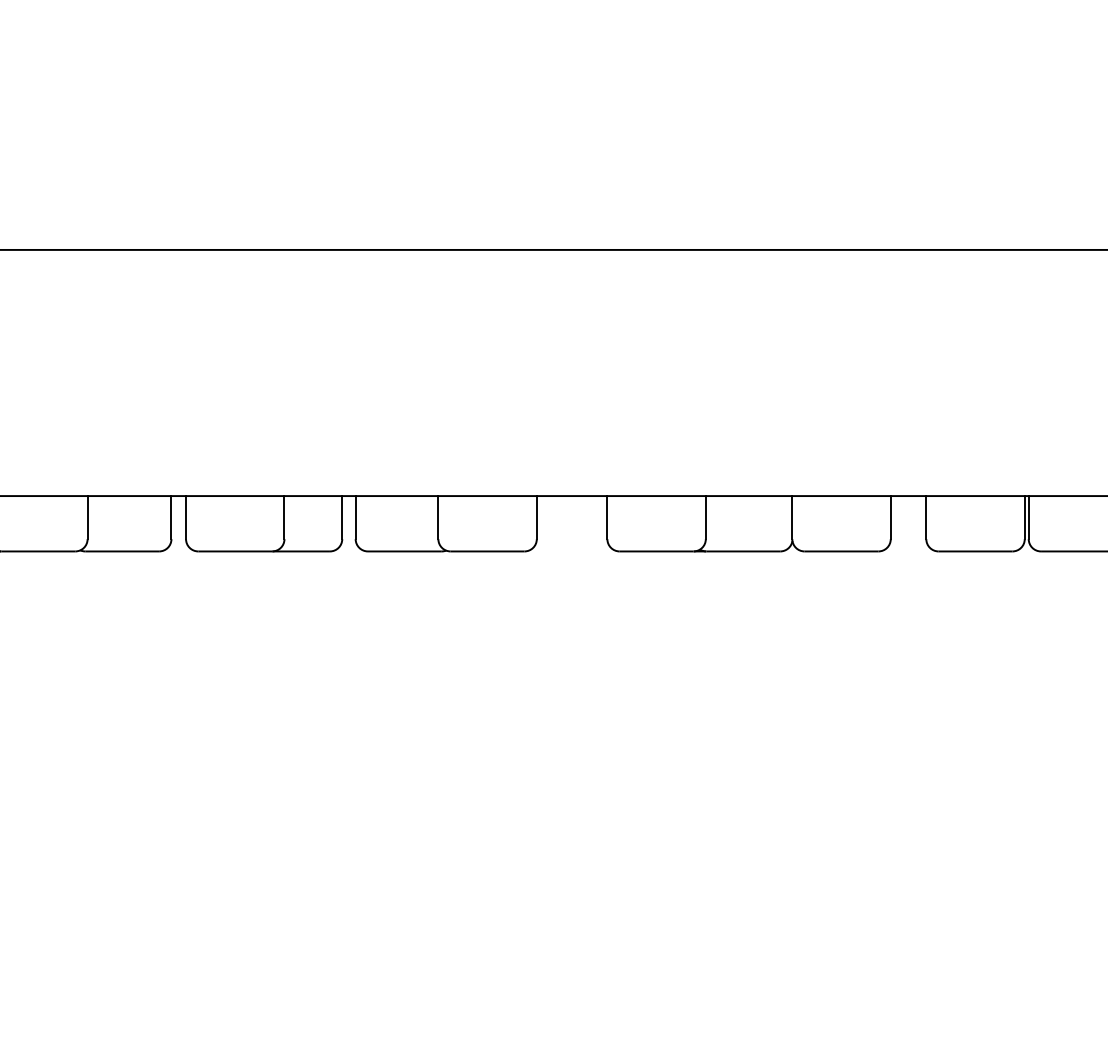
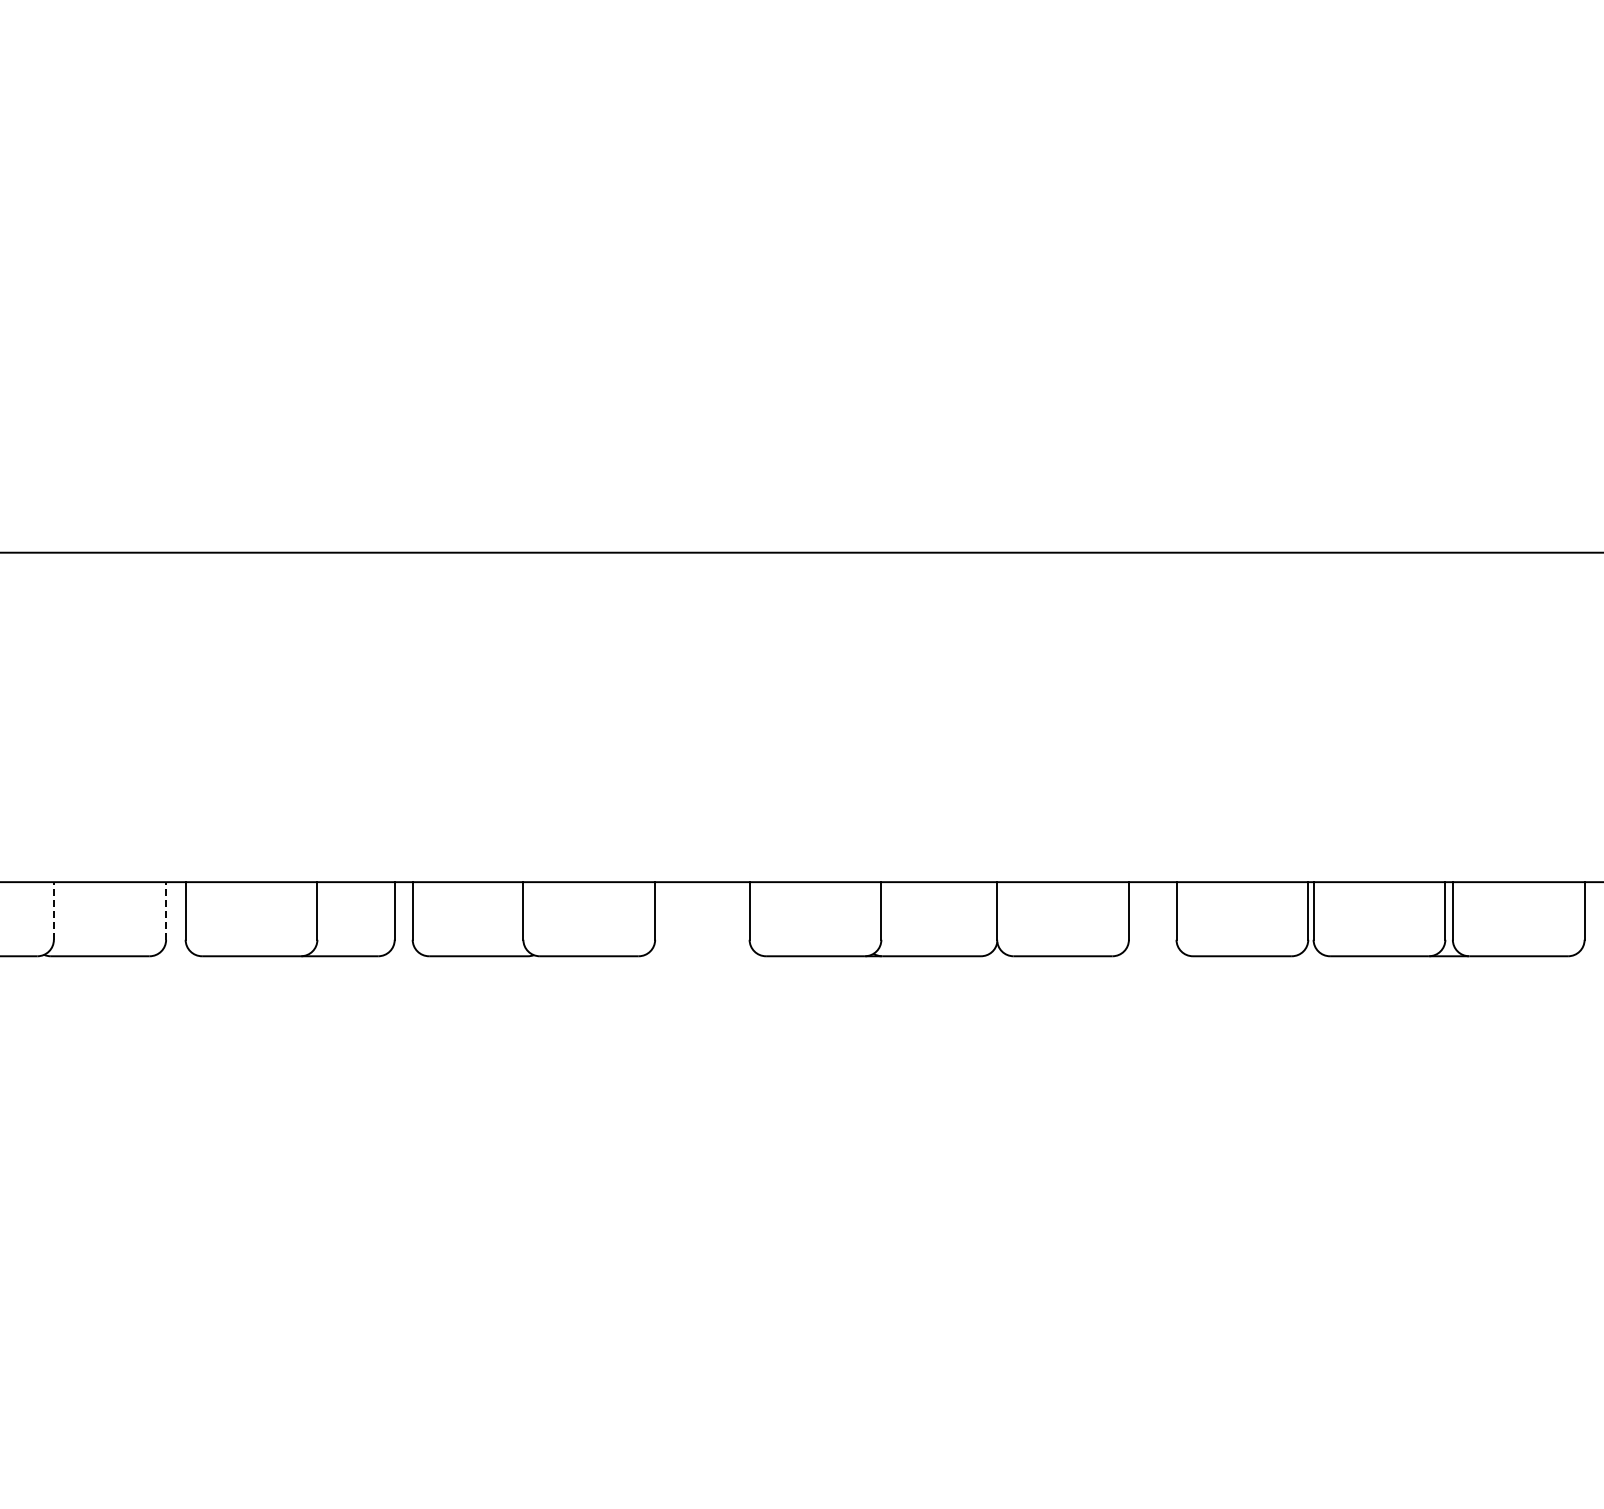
line: (87, 517) -> (53, 910), solid -> dashed
line: (171, 517) -> (166, 910), solid -> dashed

